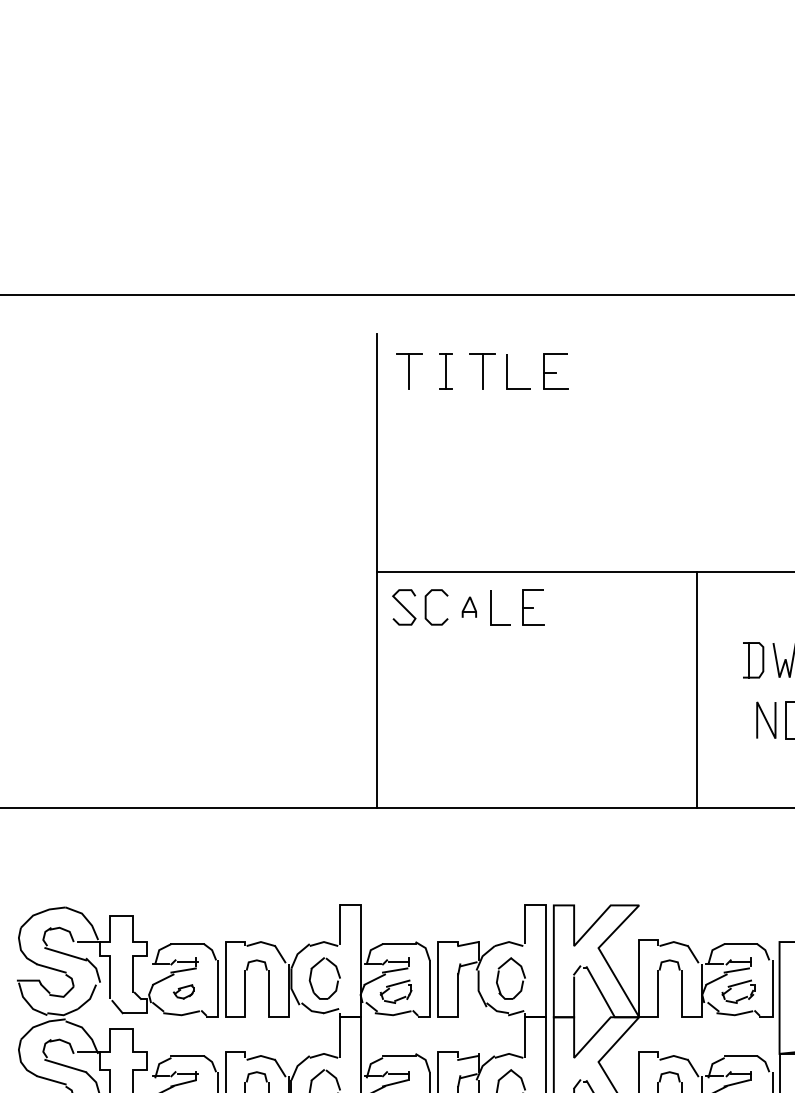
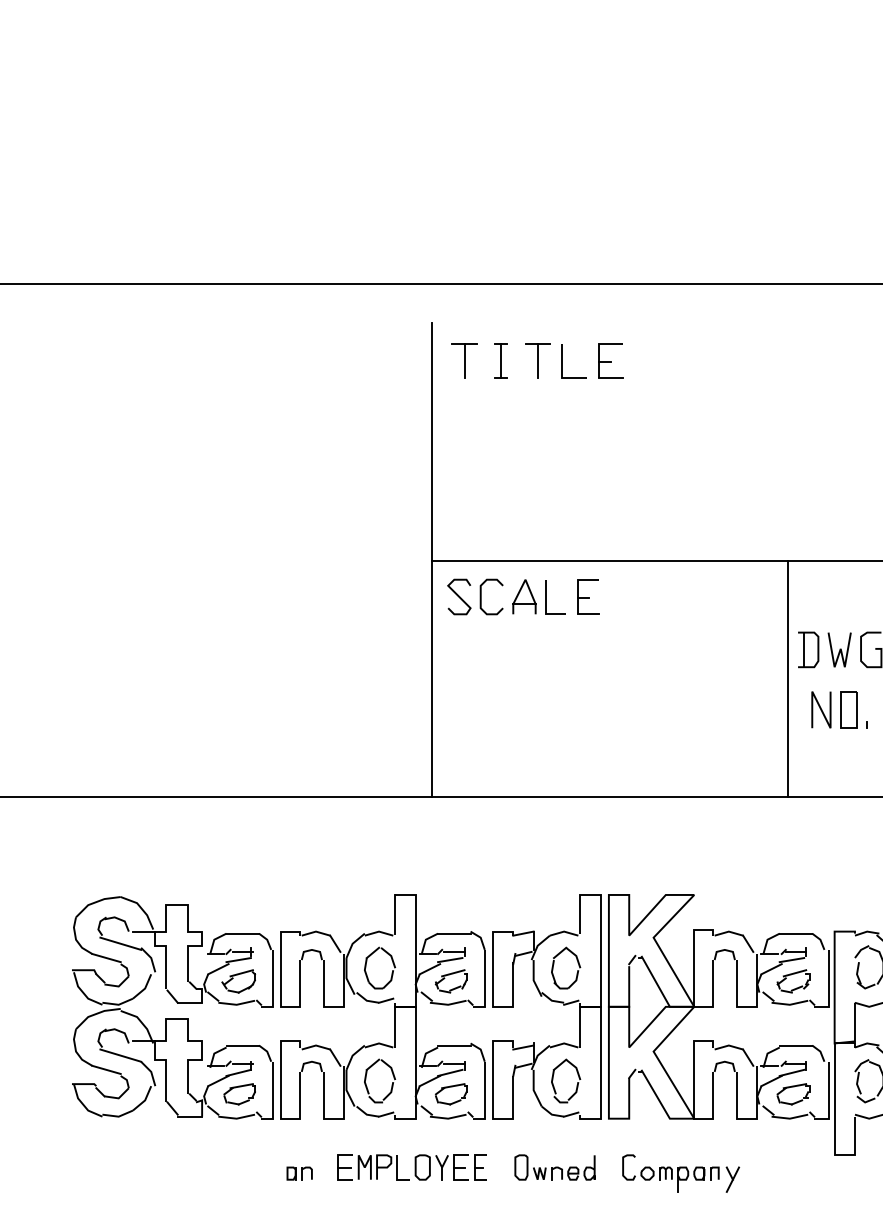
part: (469, 606) -> (524, 596), size x1.67
line: (696, 689) -> (787, 679), moved
part: (183, 991) -> (238, 981), size x1.67

